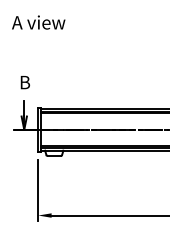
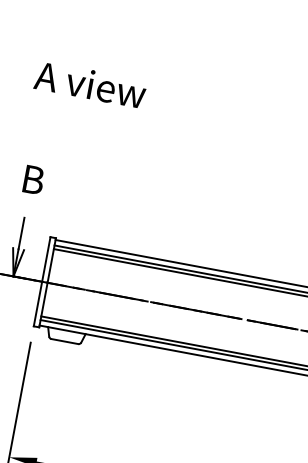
text: (38, 22) -> (90, 84), moved

